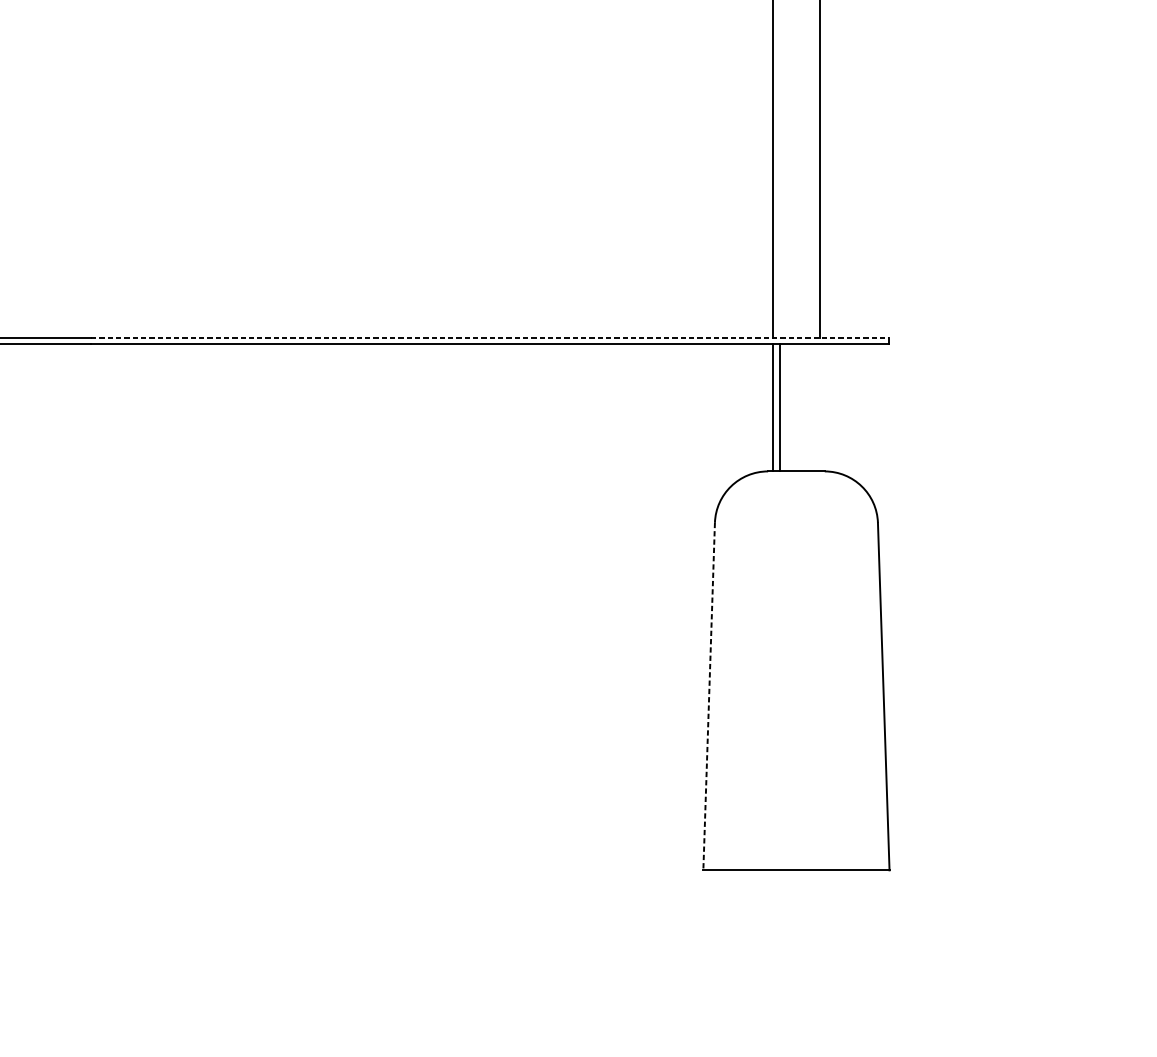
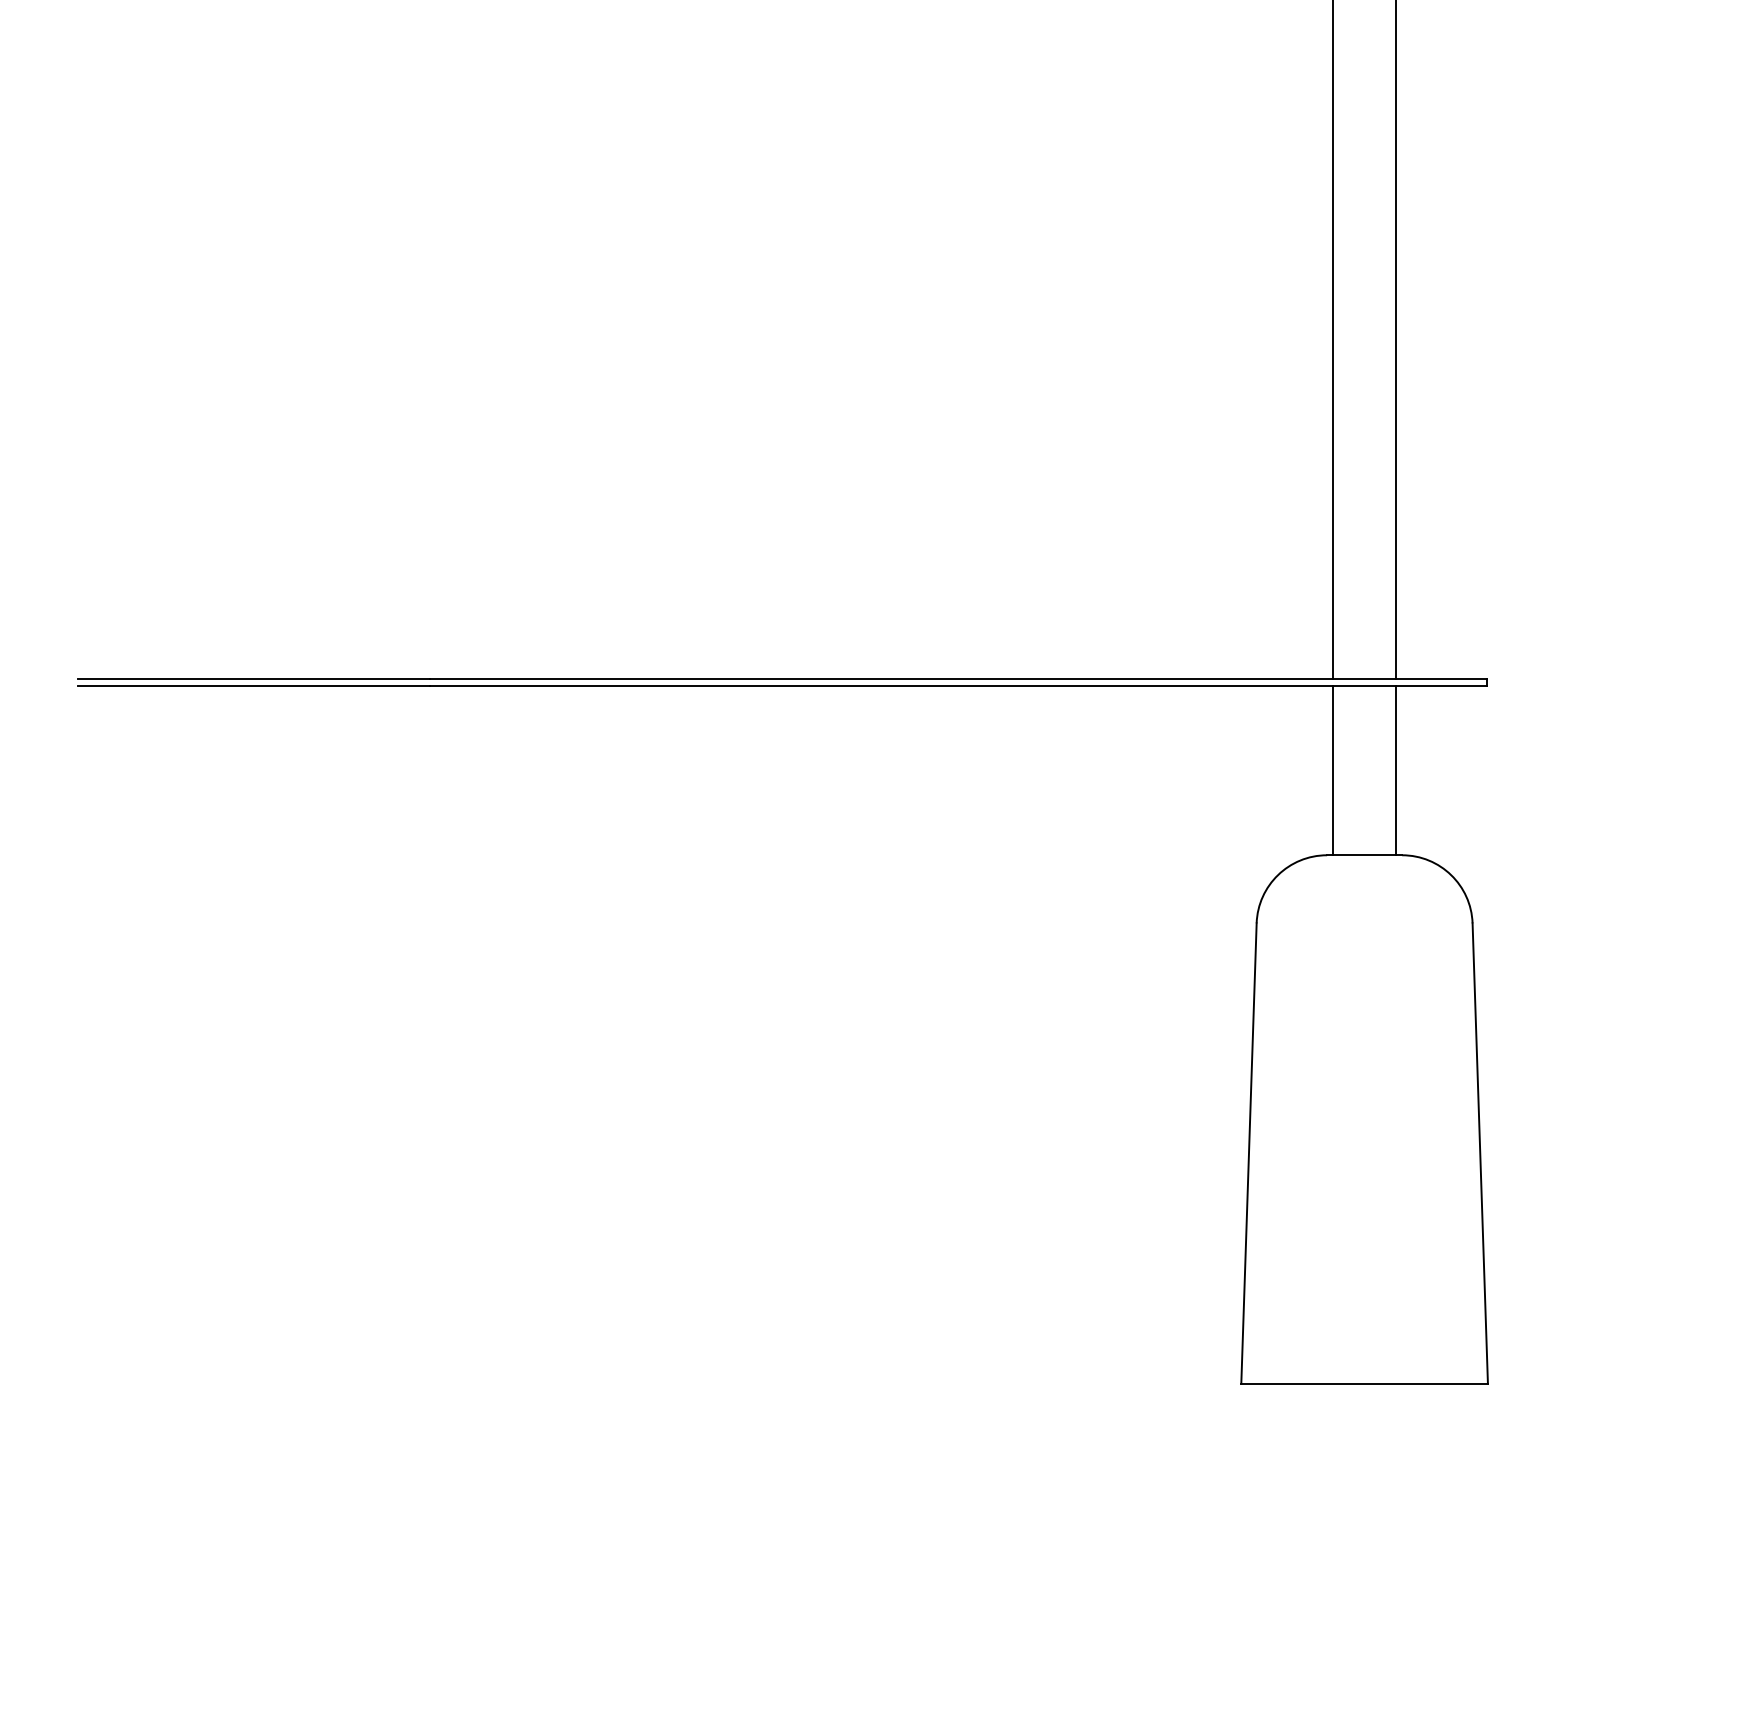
line: (490, 338) -> (959, 679), dashed -> solid
line: (779, 407) -> (1395, 770), moved
line: (708, 697) -> (1248, 1154), dashed -> solid

